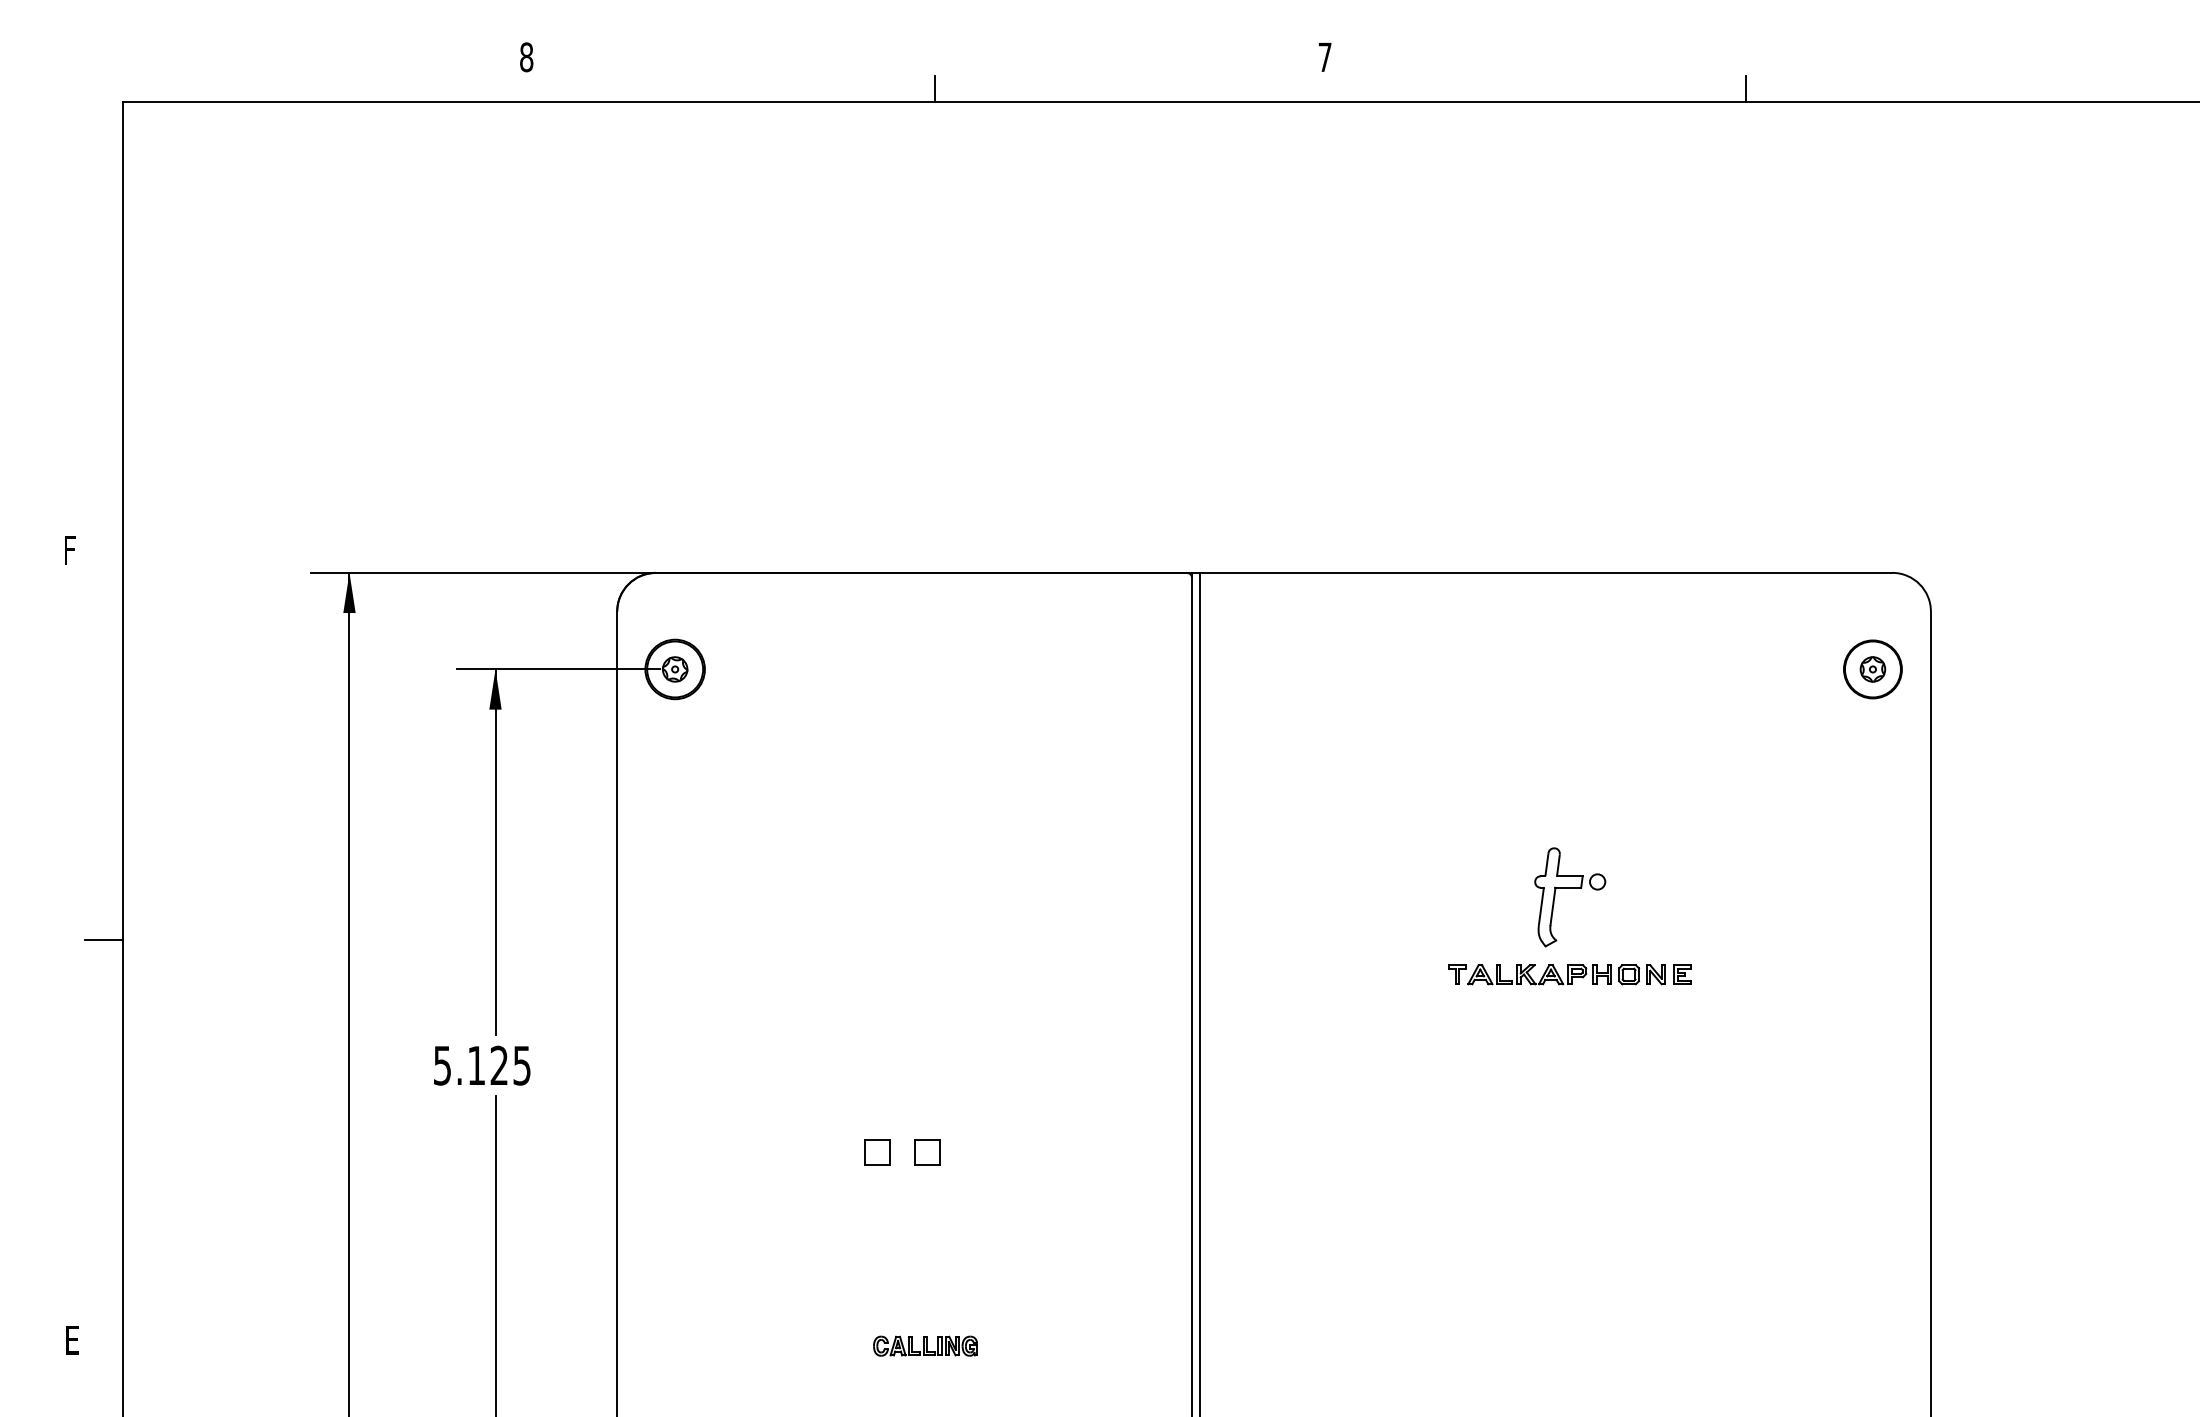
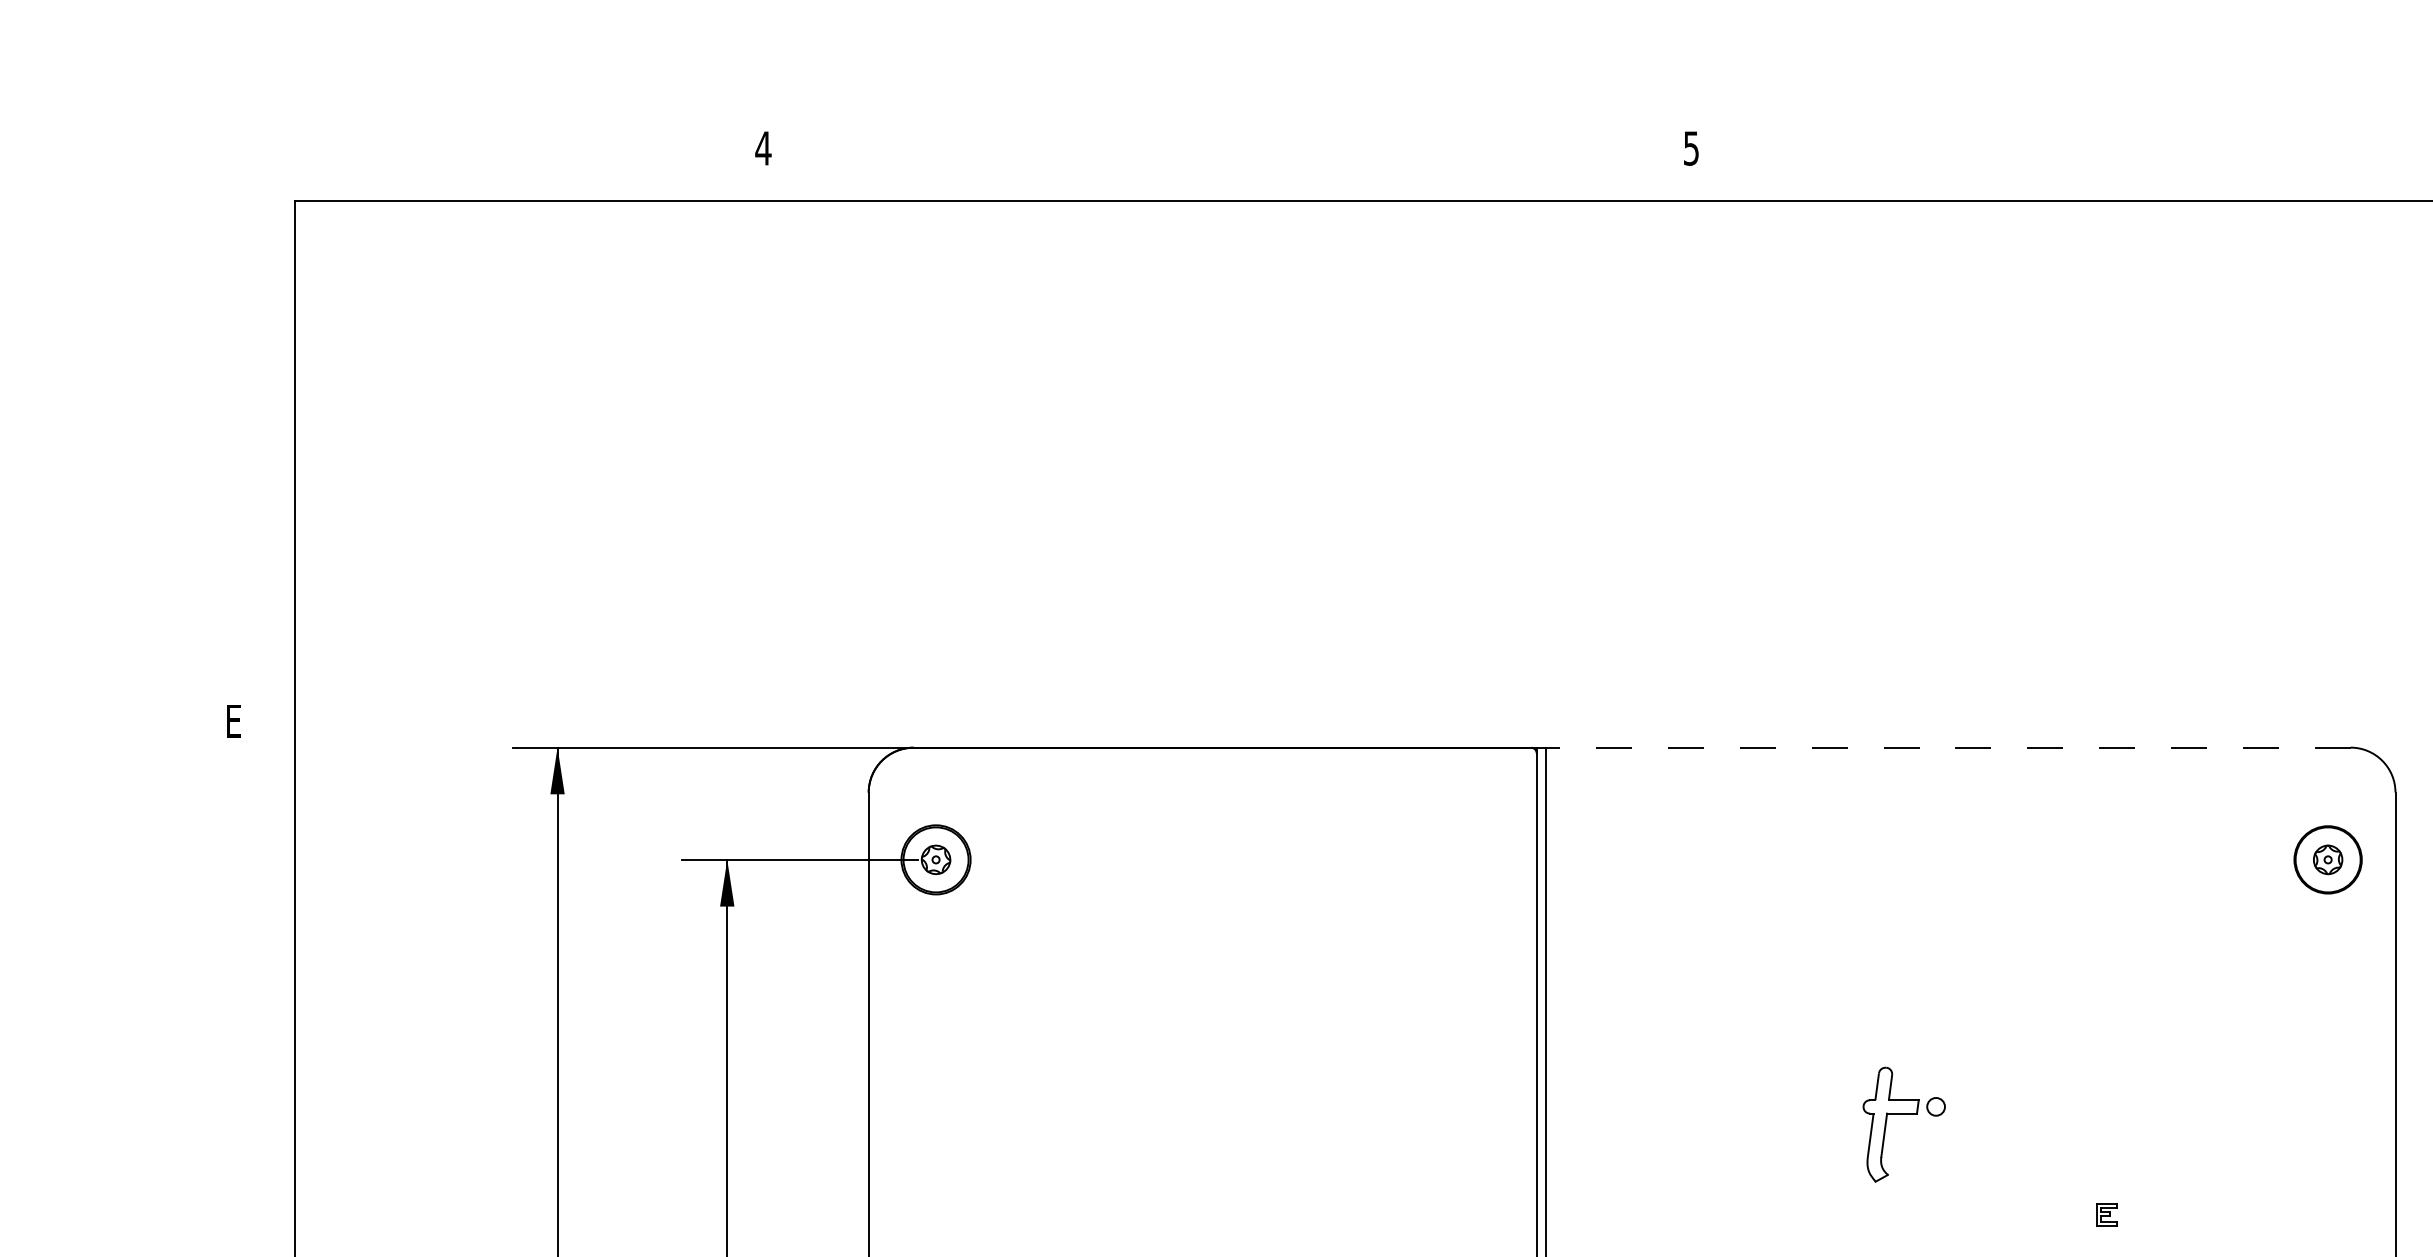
text: (526, 57) -> (763, 148), 8 -> 4
text: (1324, 57) -> (1690, 148), 7 -> 5
line: (934, 89) -> (1237, 185), removed
line: (1746, 89) -> (2181, 185), removed
text: (71, 550) -> (234, 721), F -> E
line: (1545, 572) -> (1947, 747), solid -> dashed
part: (1570, 888) -> (1904, 1114), moved
line: (103, 939) -> (271, 1173), removed
part: (1556, 974) -> (1960, 1214), removed

